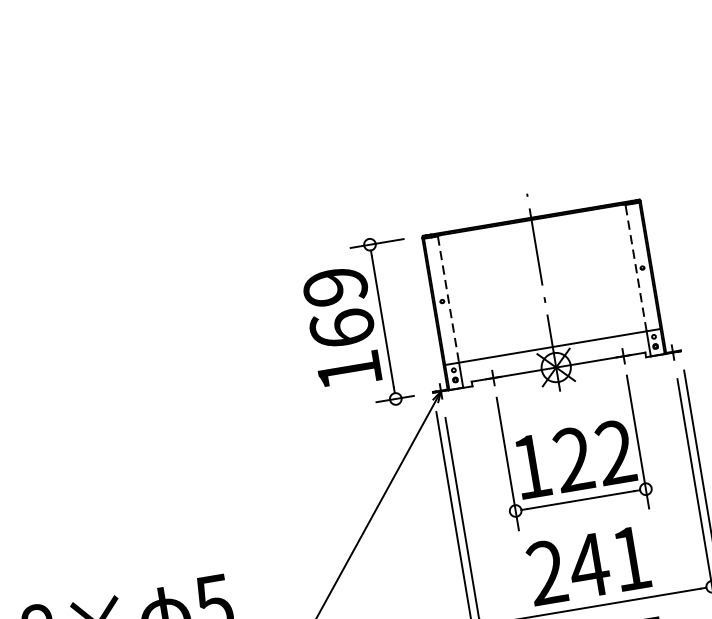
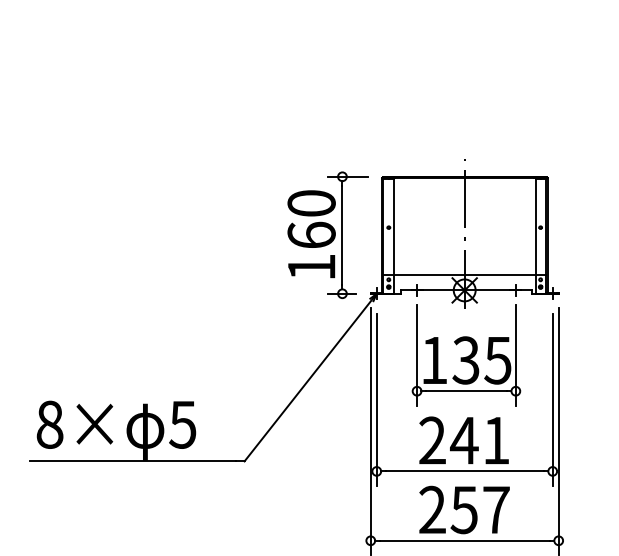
line: (635, 267) -> (535, 226), dashed -> solid
text: (335, 286) -> (311, 203), 169 -> 160
line: (448, 299) -> (393, 226), dashed -> solid
text: (593, 456) -> (481, 360), 122 -> 135

